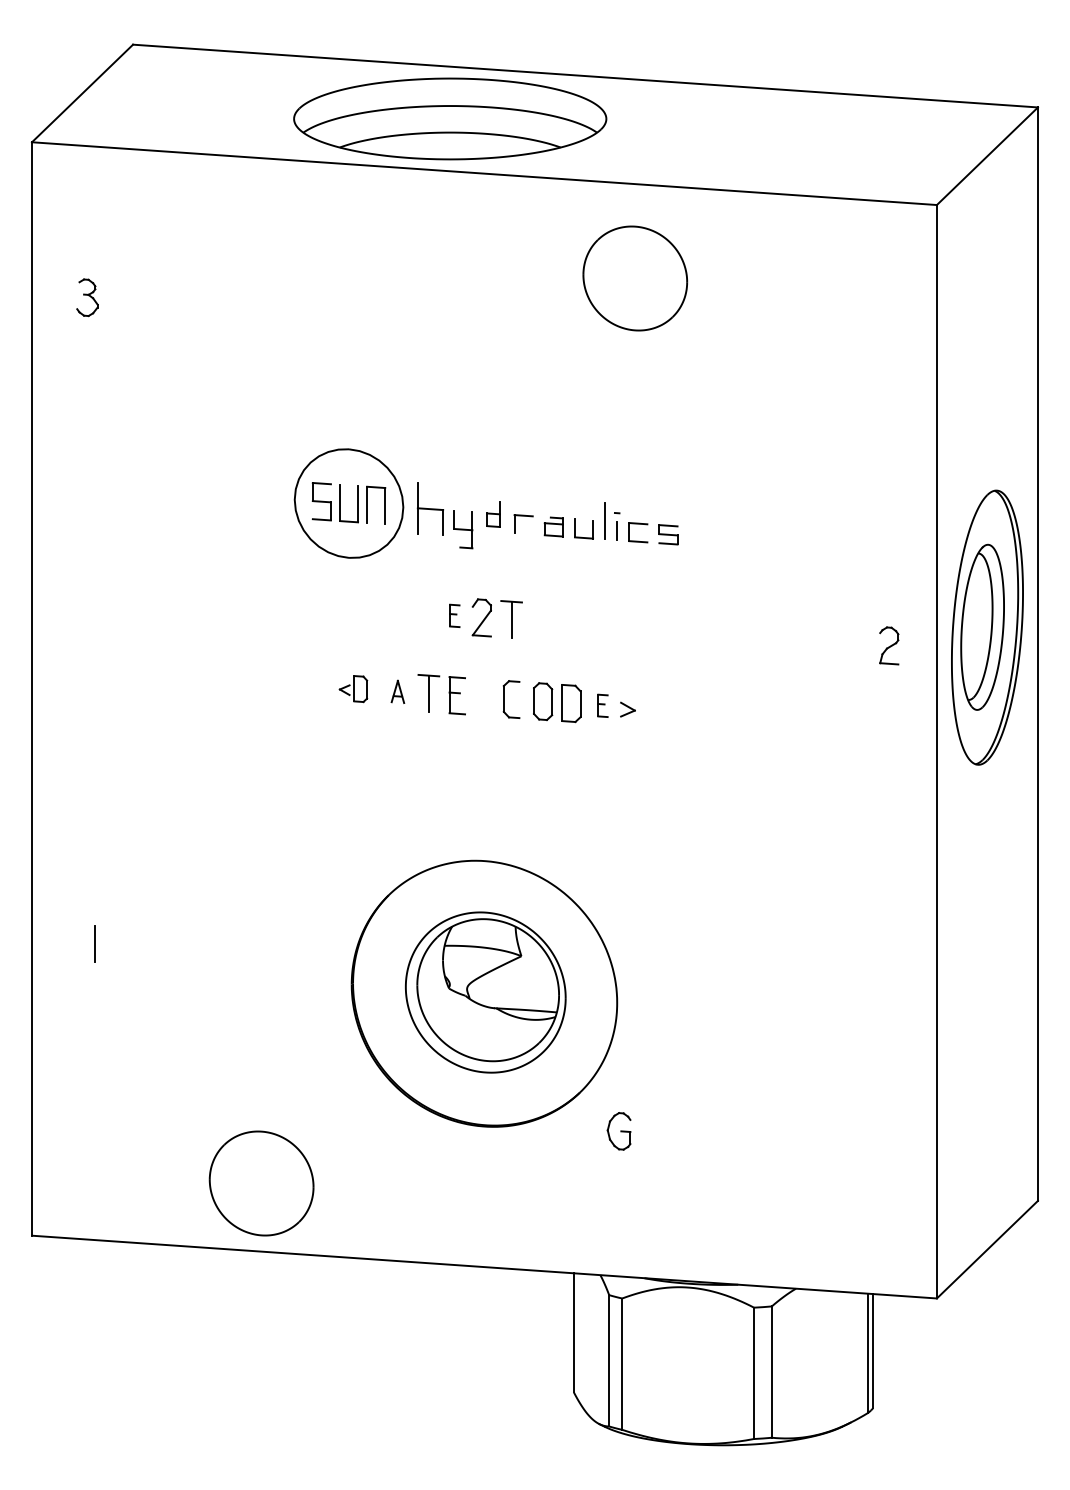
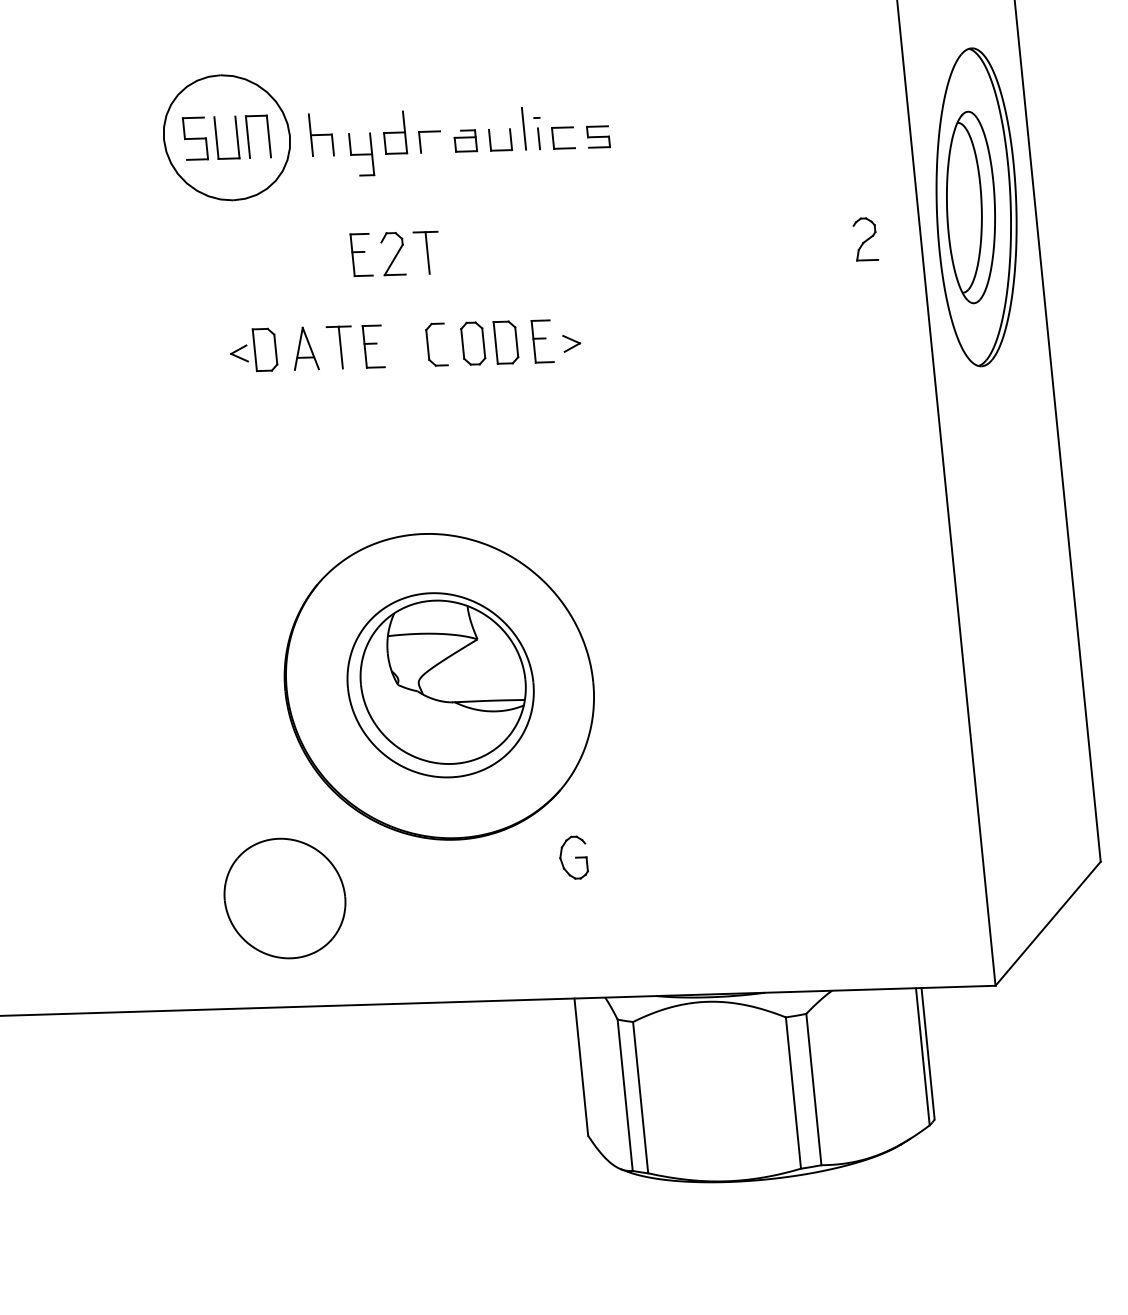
part: (430, 509) -> (321, 135), size x0.71
part: (493, 514) -> (394, 133), size x1.43
part: (454, 615) -> (361, 254), size x1.67
part: (353, 688) -> (253, 350), size x1.43
part: (397, 691) -> (304, 348), size x1.67
part: (602, 705) -> (542, 341), size x1.67
part: (618, 1131) -> (572, 858), moved
part: (261, 1183) -> (284, 898), moved

